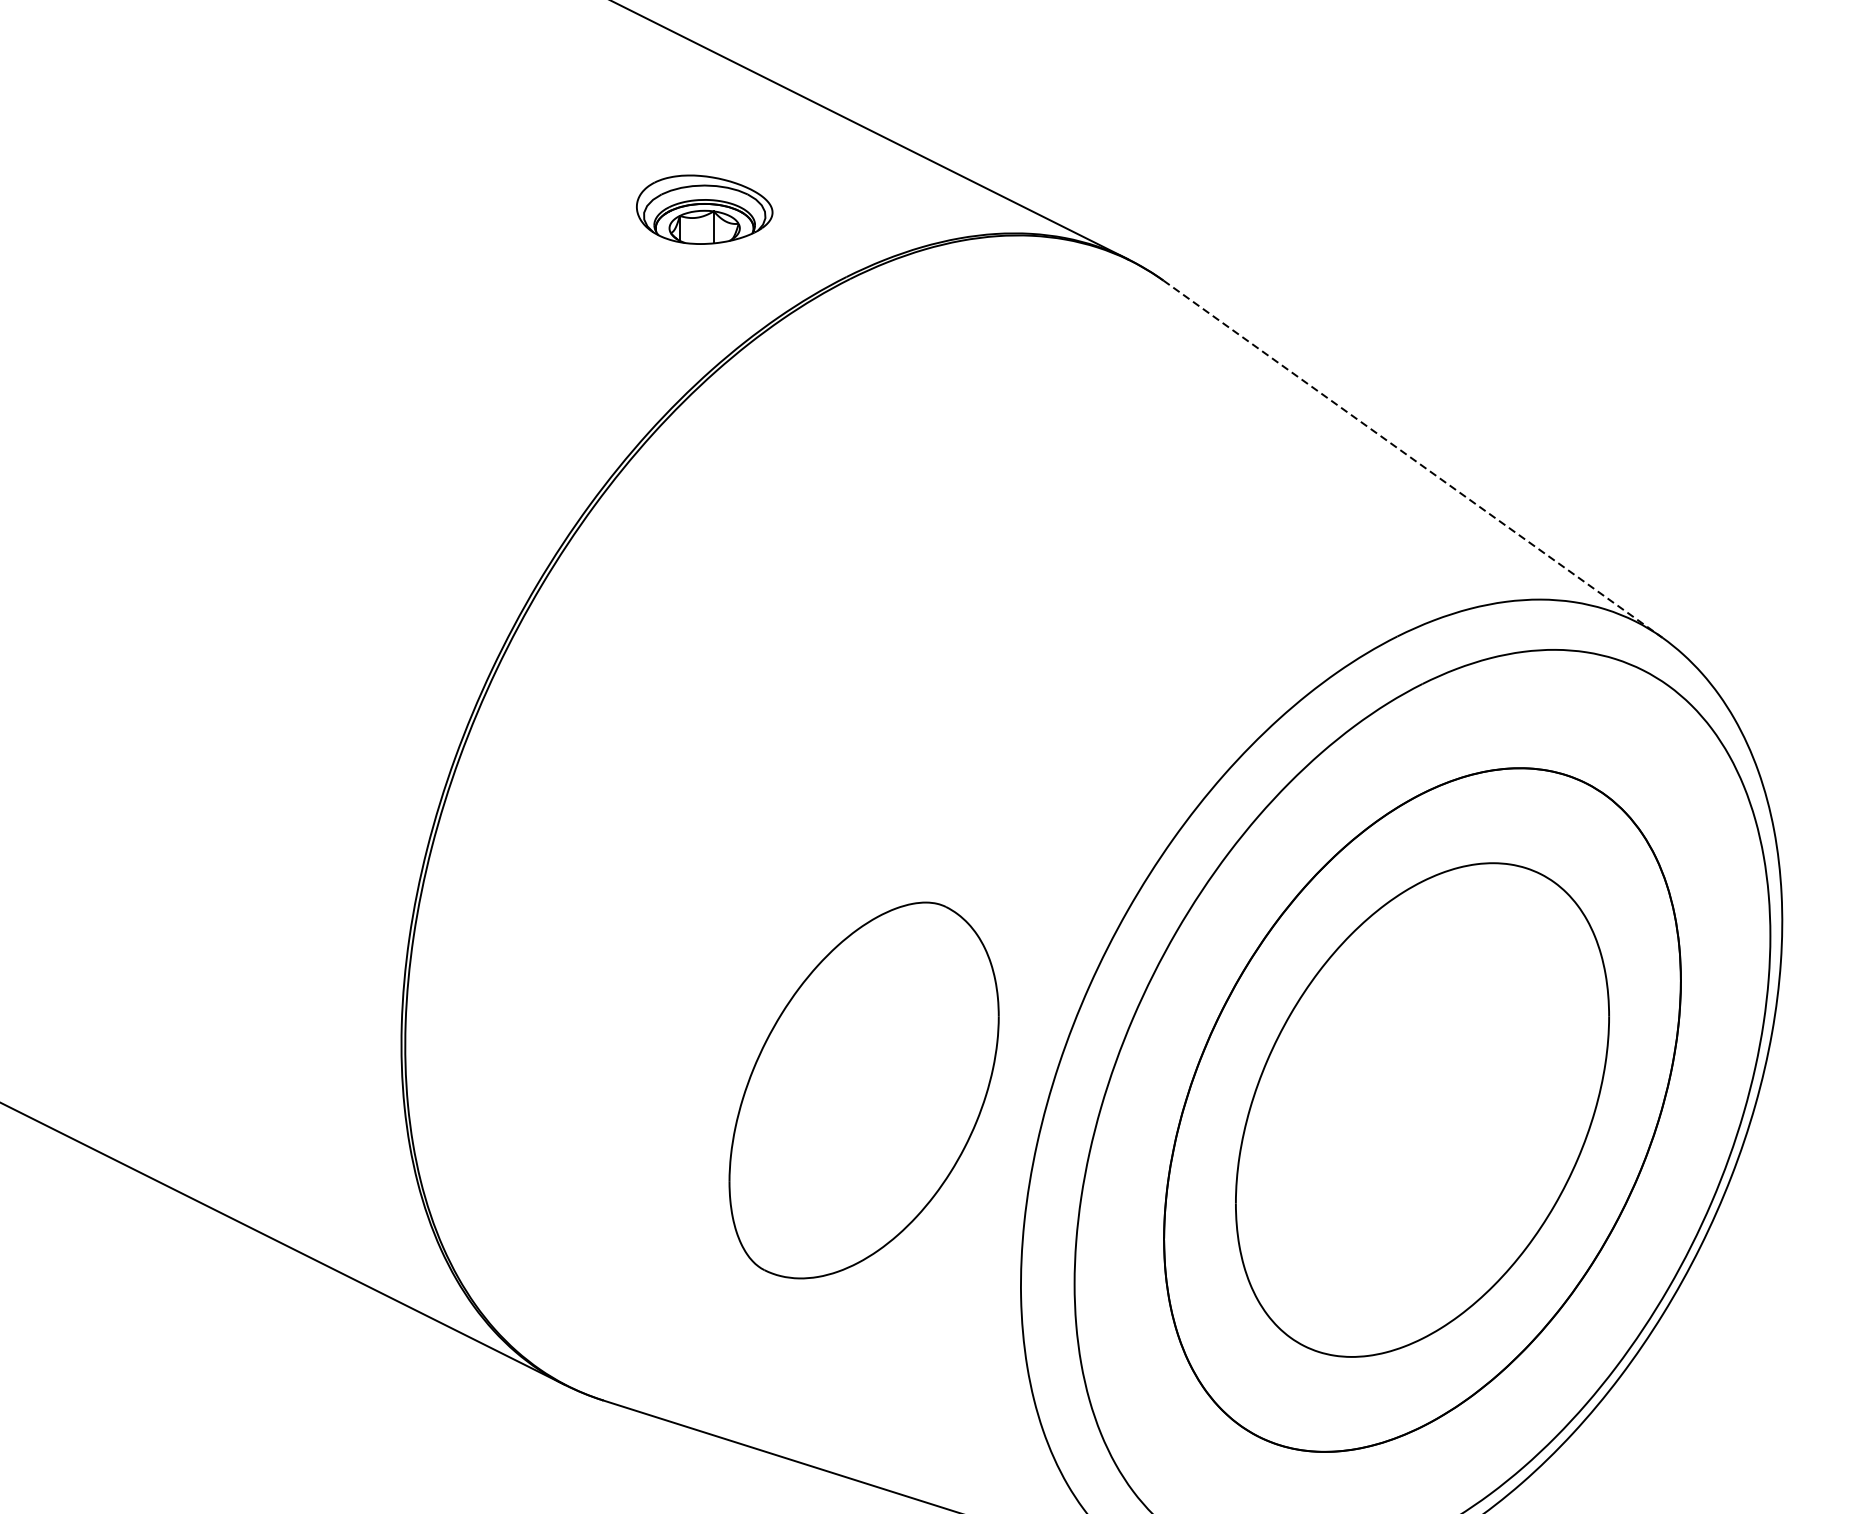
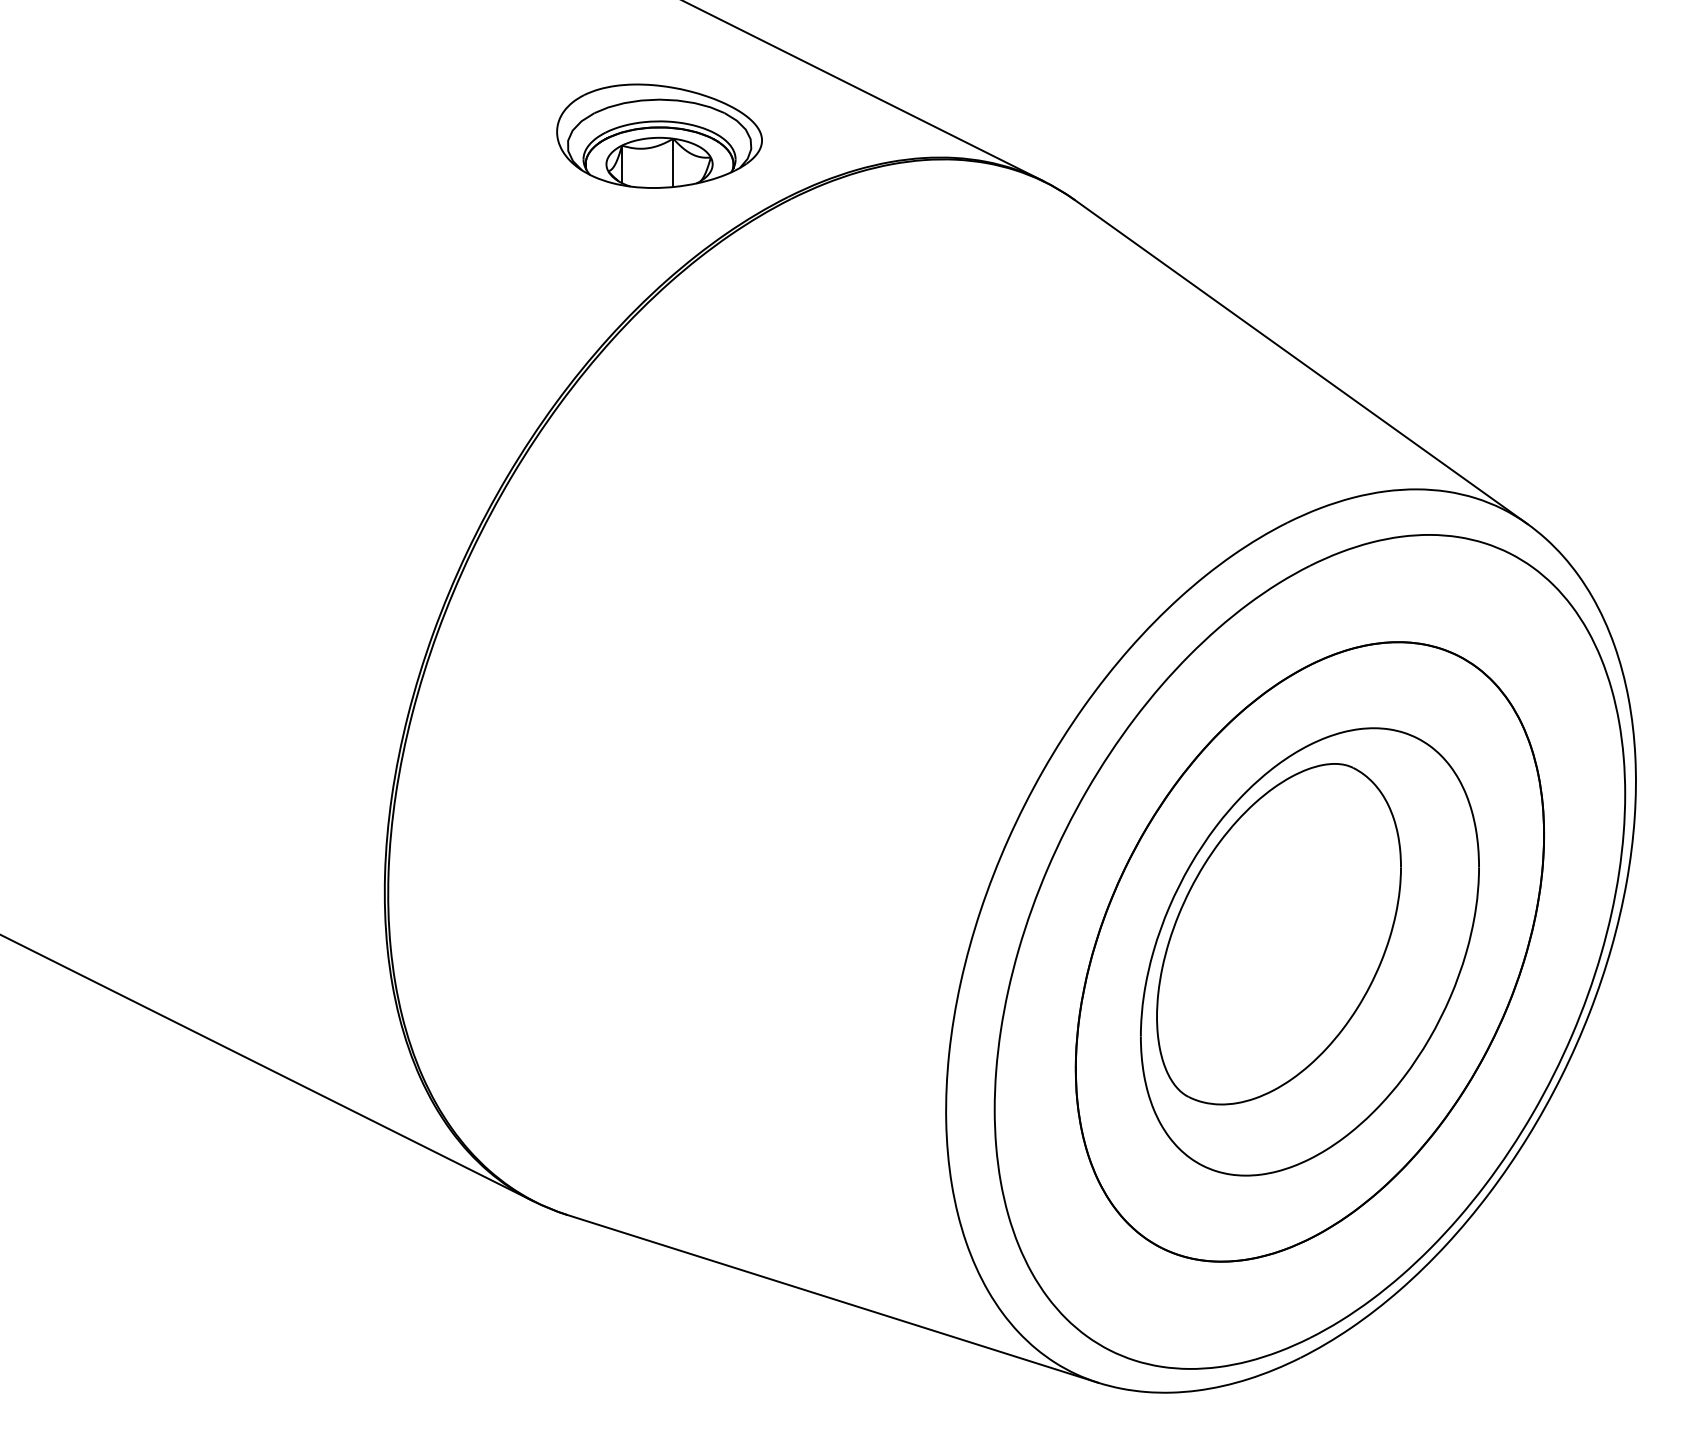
part: (704, 209) -> (659, 135), size x1.67
line: (1413, 459) -> (1301, 362), dashed -> solid
part: (863, 1090) -> (1278, 934), moved

